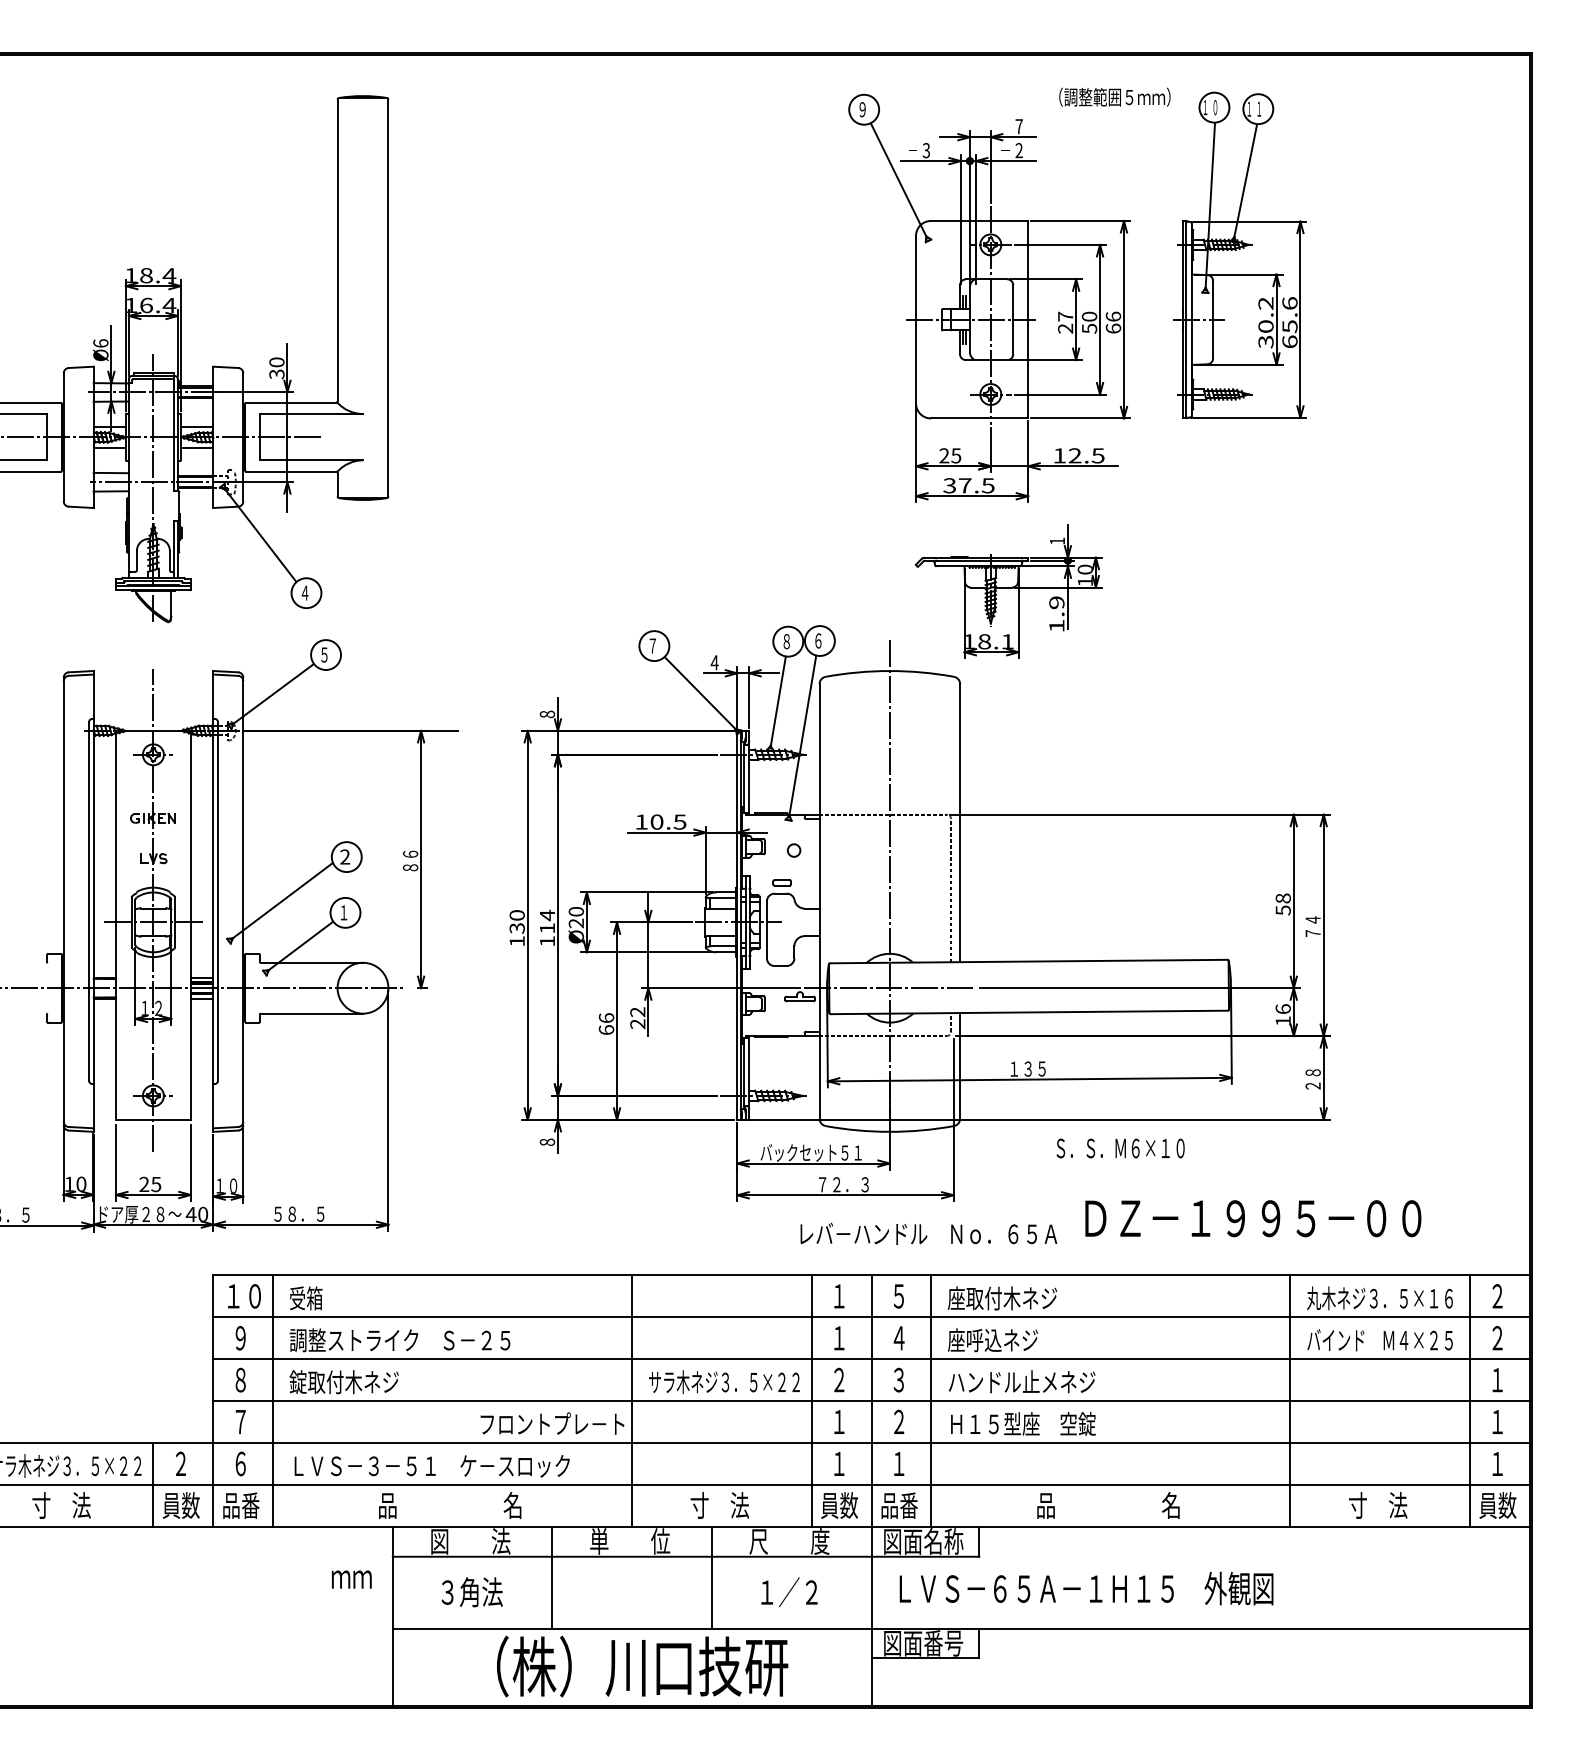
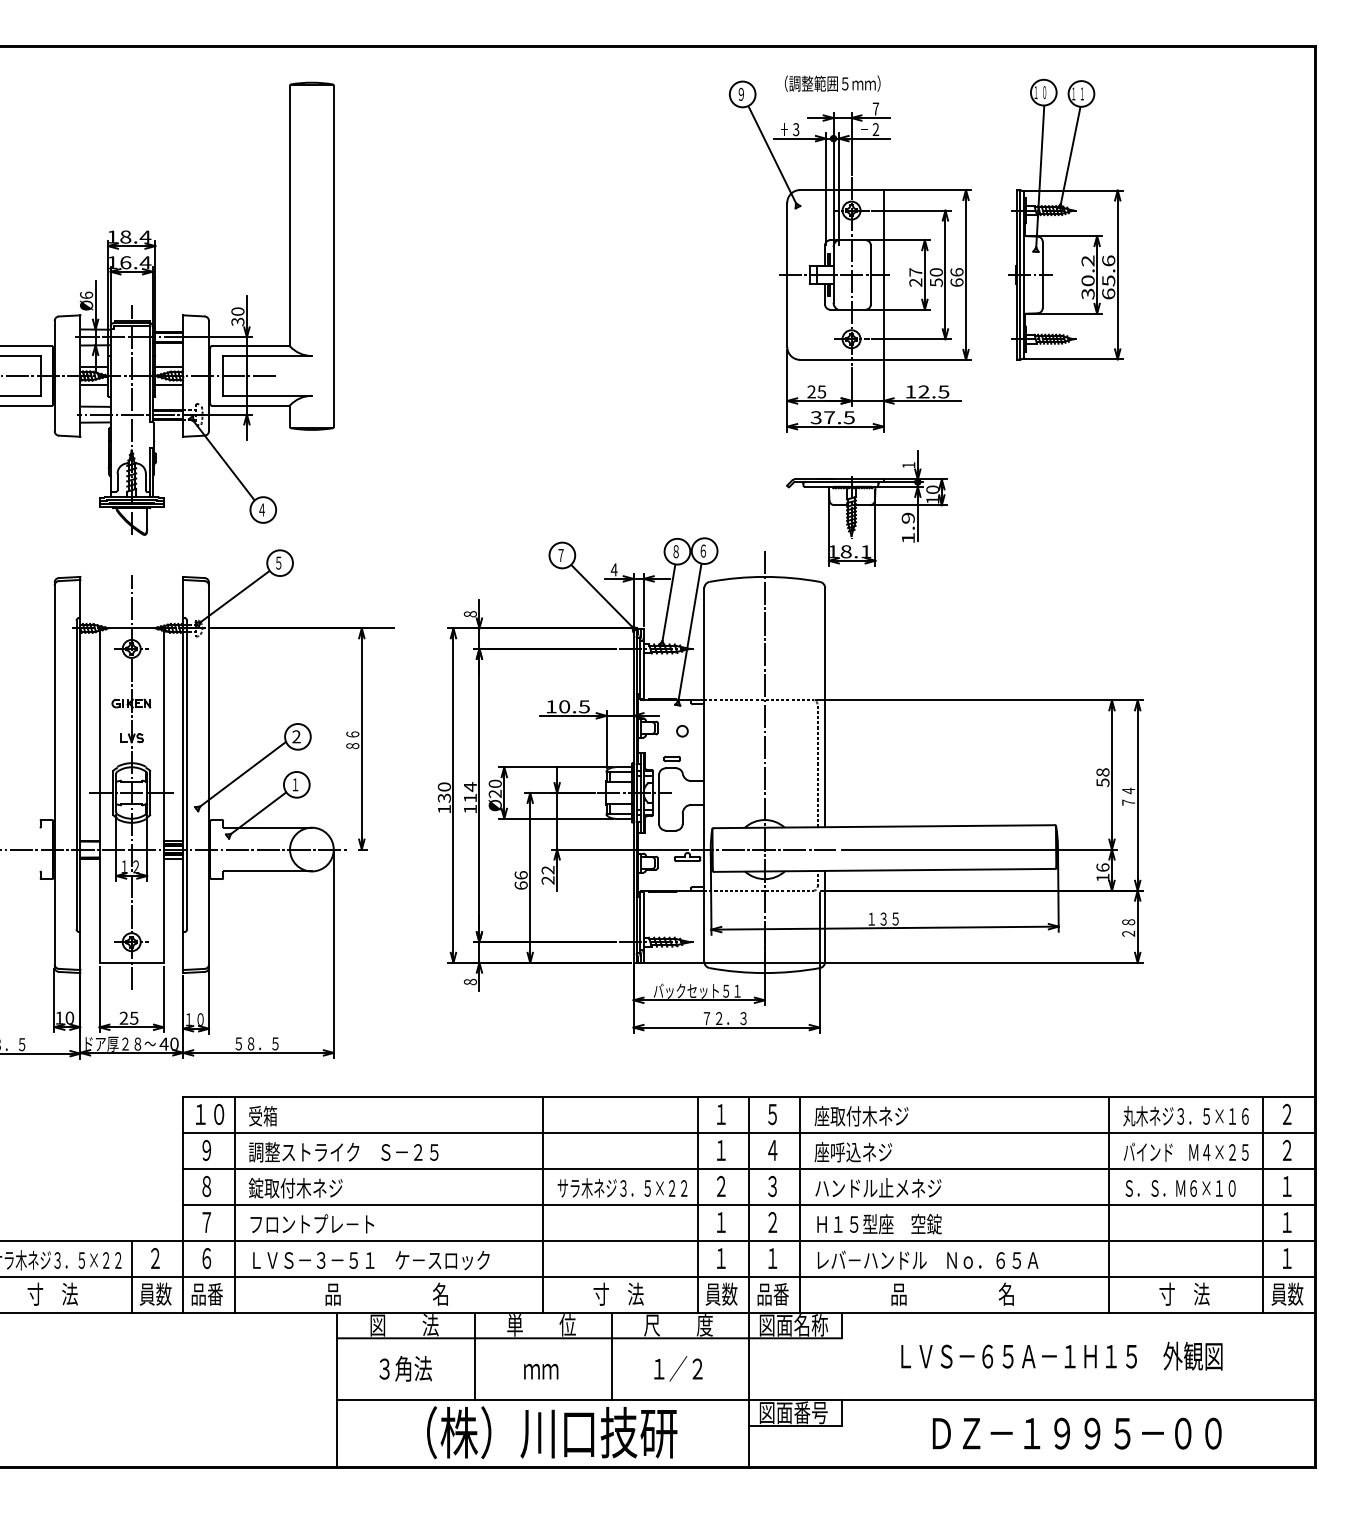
text: (1114, 96) -> (832, 83), moved
text: (1120, 1148) -> (1180, 1188), moved
text: (1253, 1218) -> (1077, 1433), moved
text: (928, 1233) -> (927, 1259), moved
text: (552, 1423) -> (312, 1223), moved
text: (351, 1579) -> (540, 1371), moved
text: (1086, 1588) -> (1061, 1356), moved

